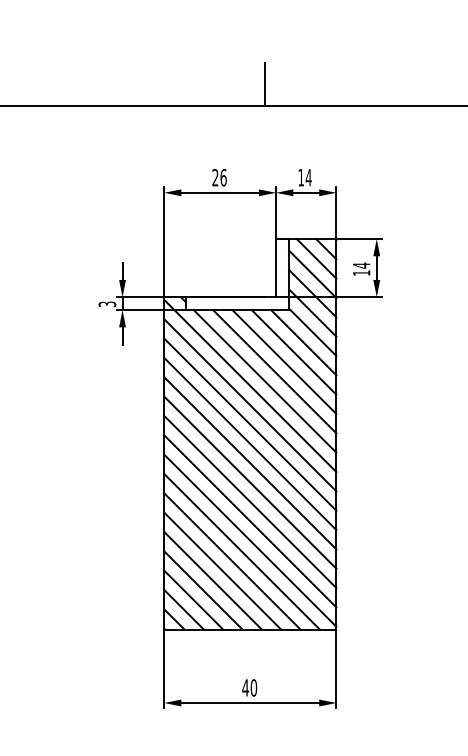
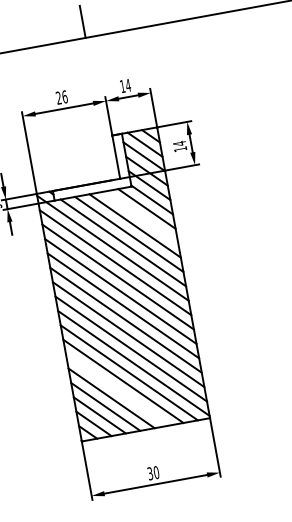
line: (293, 352) -> (140, 217), removed
line: (222, 570) -> (117, 389), removed
text: (245, 687) -> (150, 473), 40 -> 30

